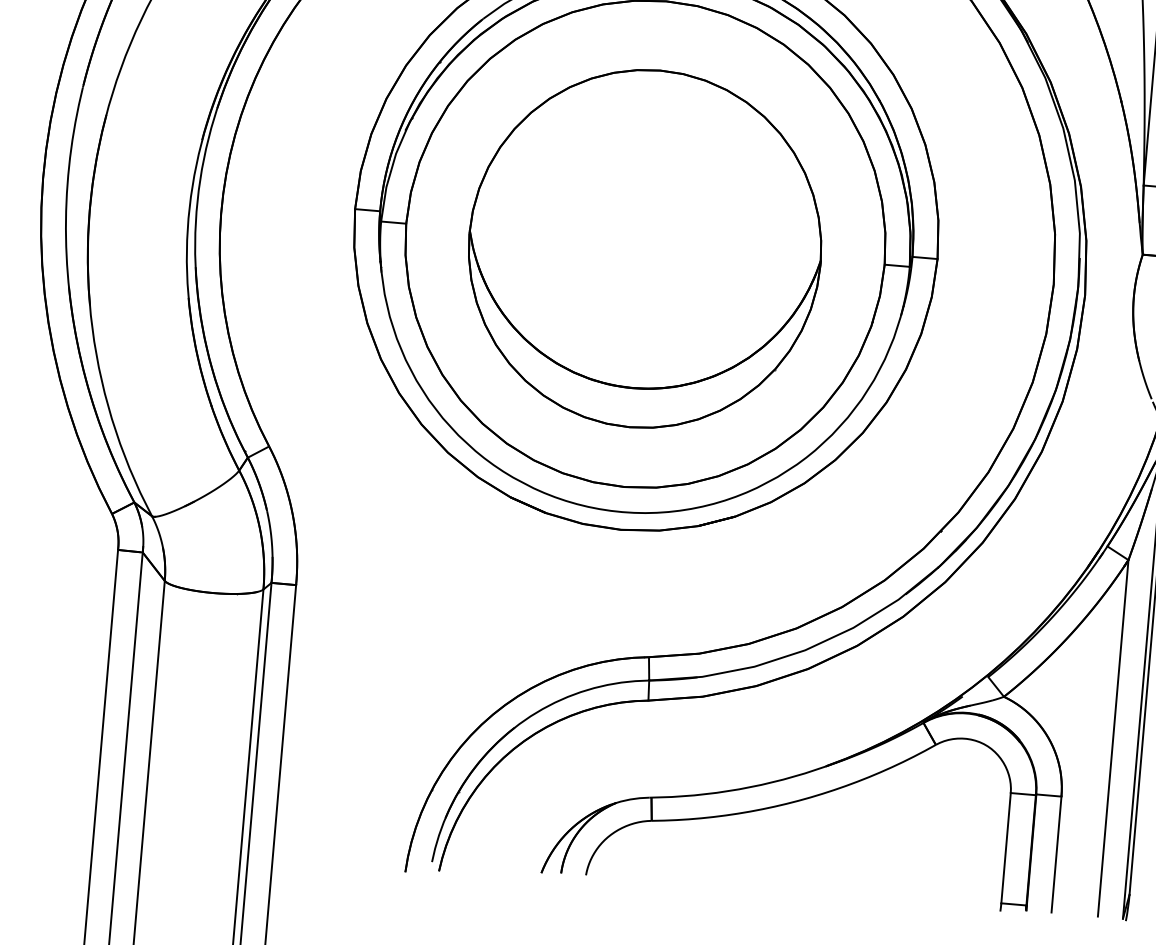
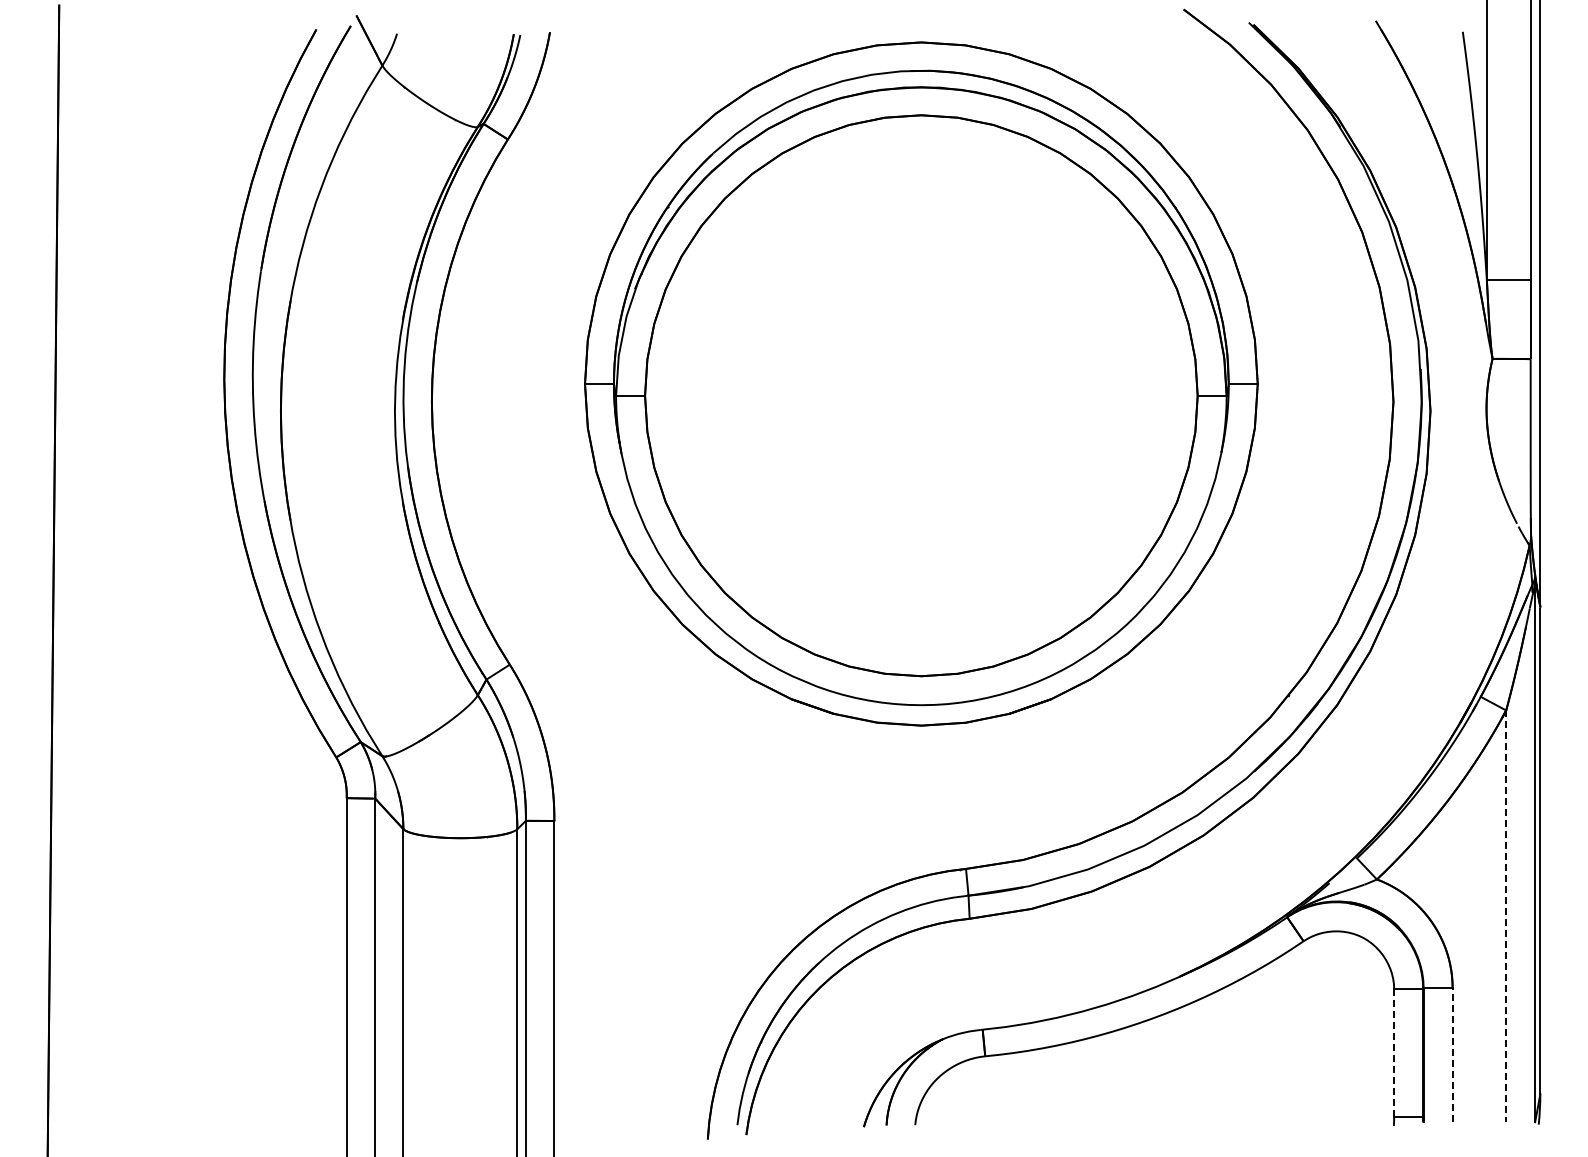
part: (645, 249) -> (921, 401), removed
line: (1113, 738) -> (1506, 916), solid -> dashed
line: (1006, 847) -> (1394, 1052), solid -> dashed
line: (1056, 854) -> (1452, 1055), solid -> dashed

